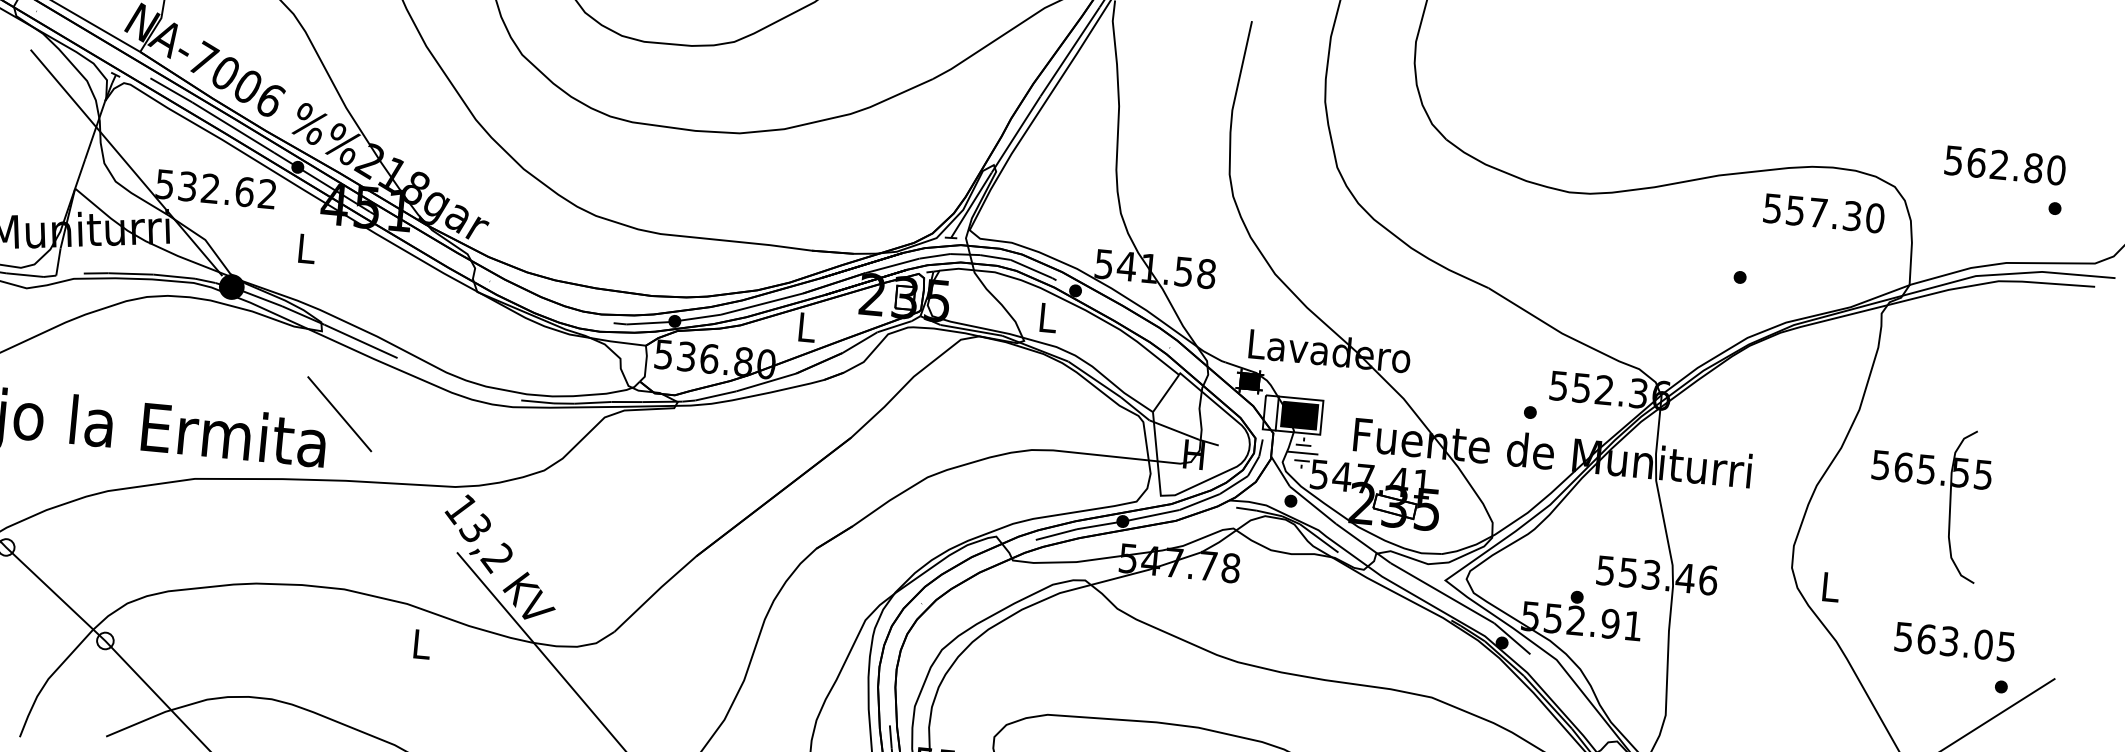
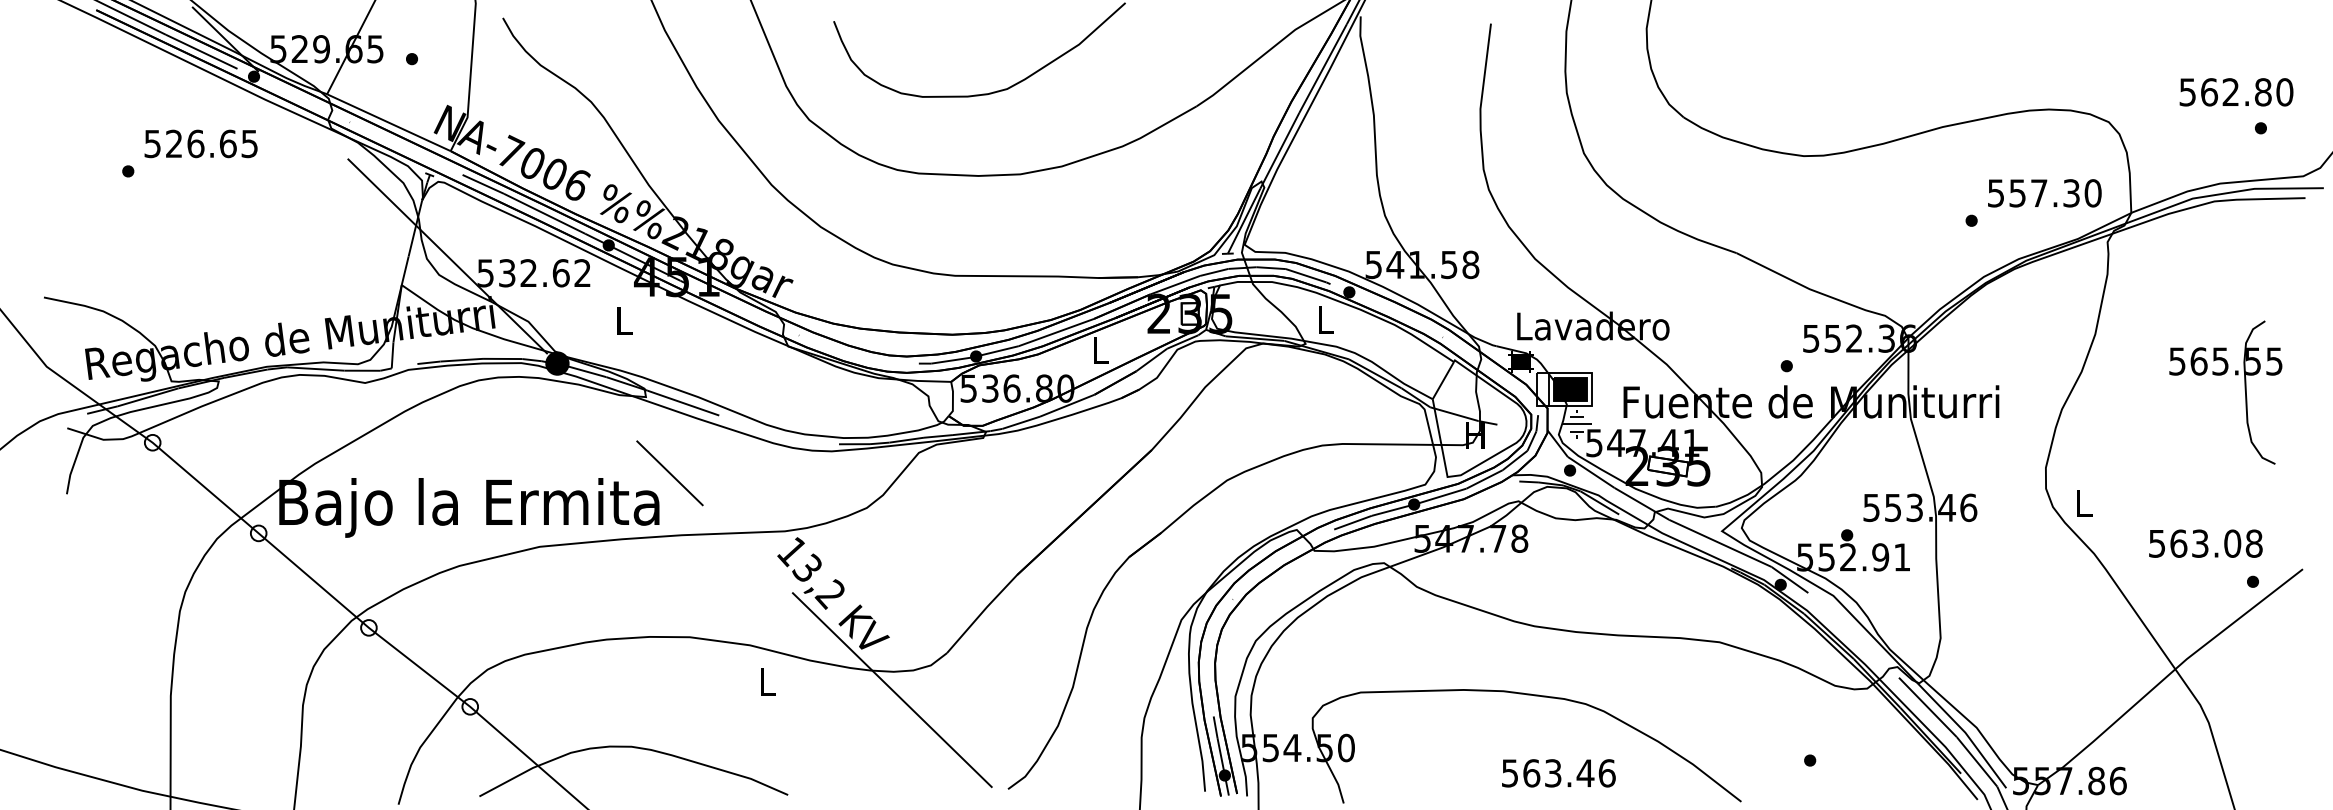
text: (2005, 165) -> (2236, 92), moved
text: (1823, 213) -> (2044, 193), moved
part: (1927, 484) -> (2222, 375), moved
text: (2005, 646) -> (2253, 543), 563.05 -> 563.08

